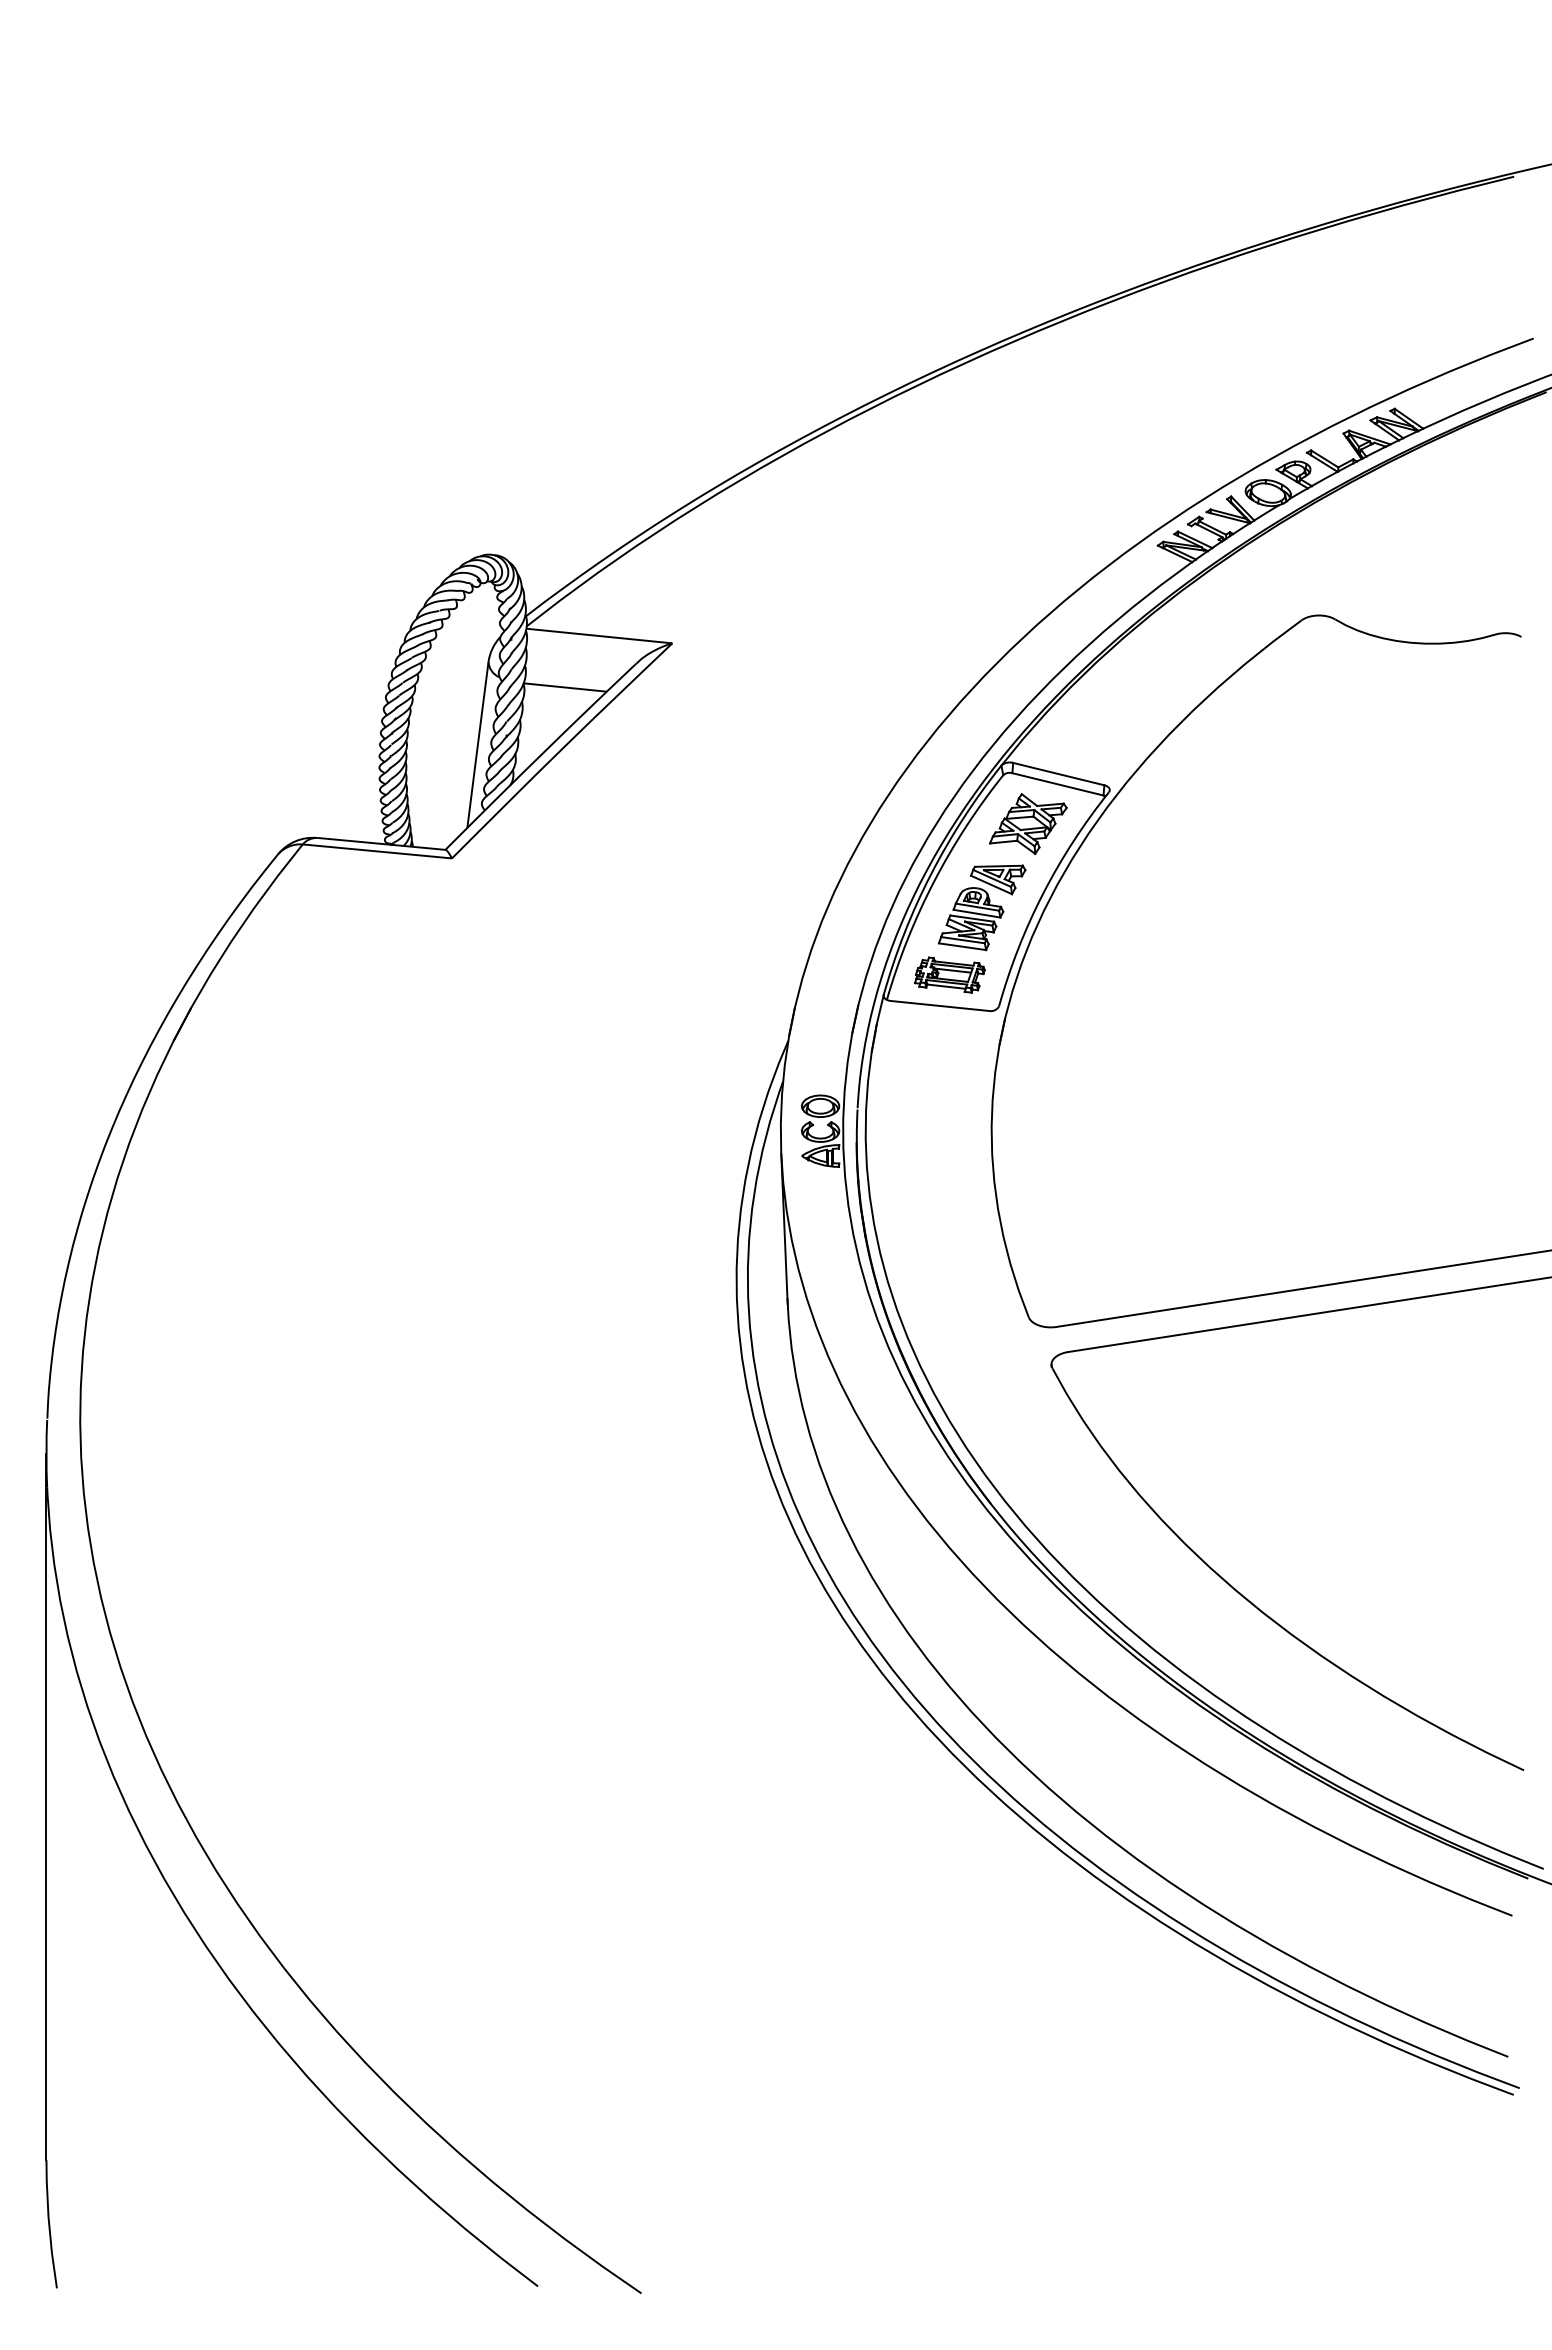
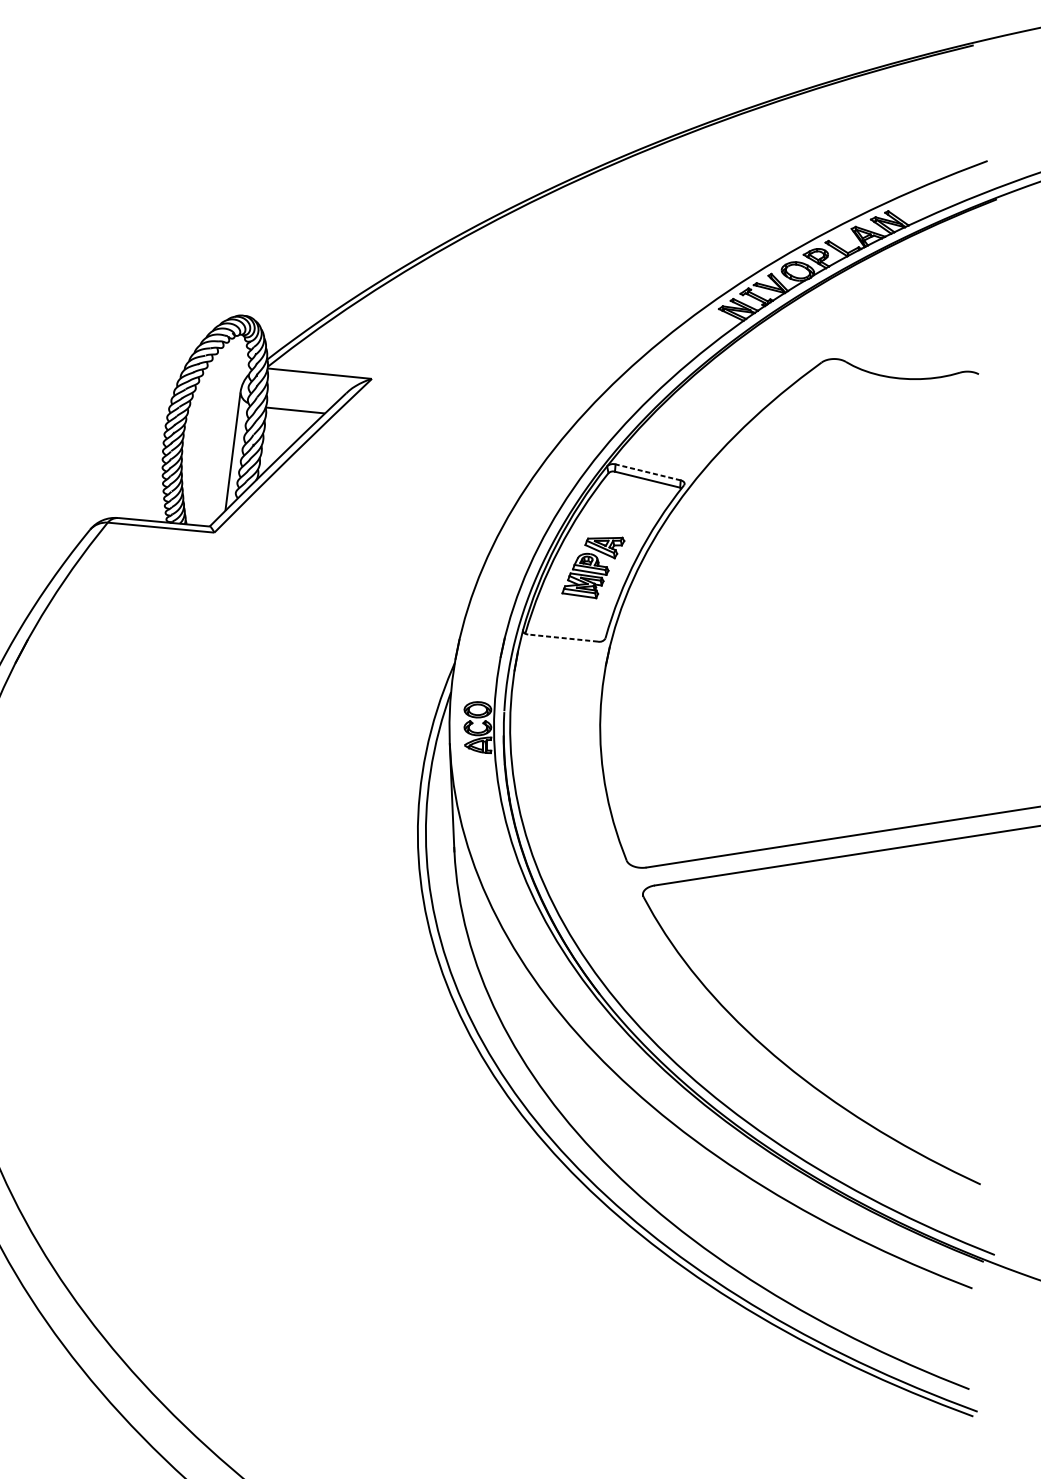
line: (1058, 774) -> (647, 472), solid -> dashed
part: (1028, 823) -> (626, 507), removed
part: (949, 974) -> (570, 615), removed
line: (939, 1005) -> (562, 637), solid -> dashed

